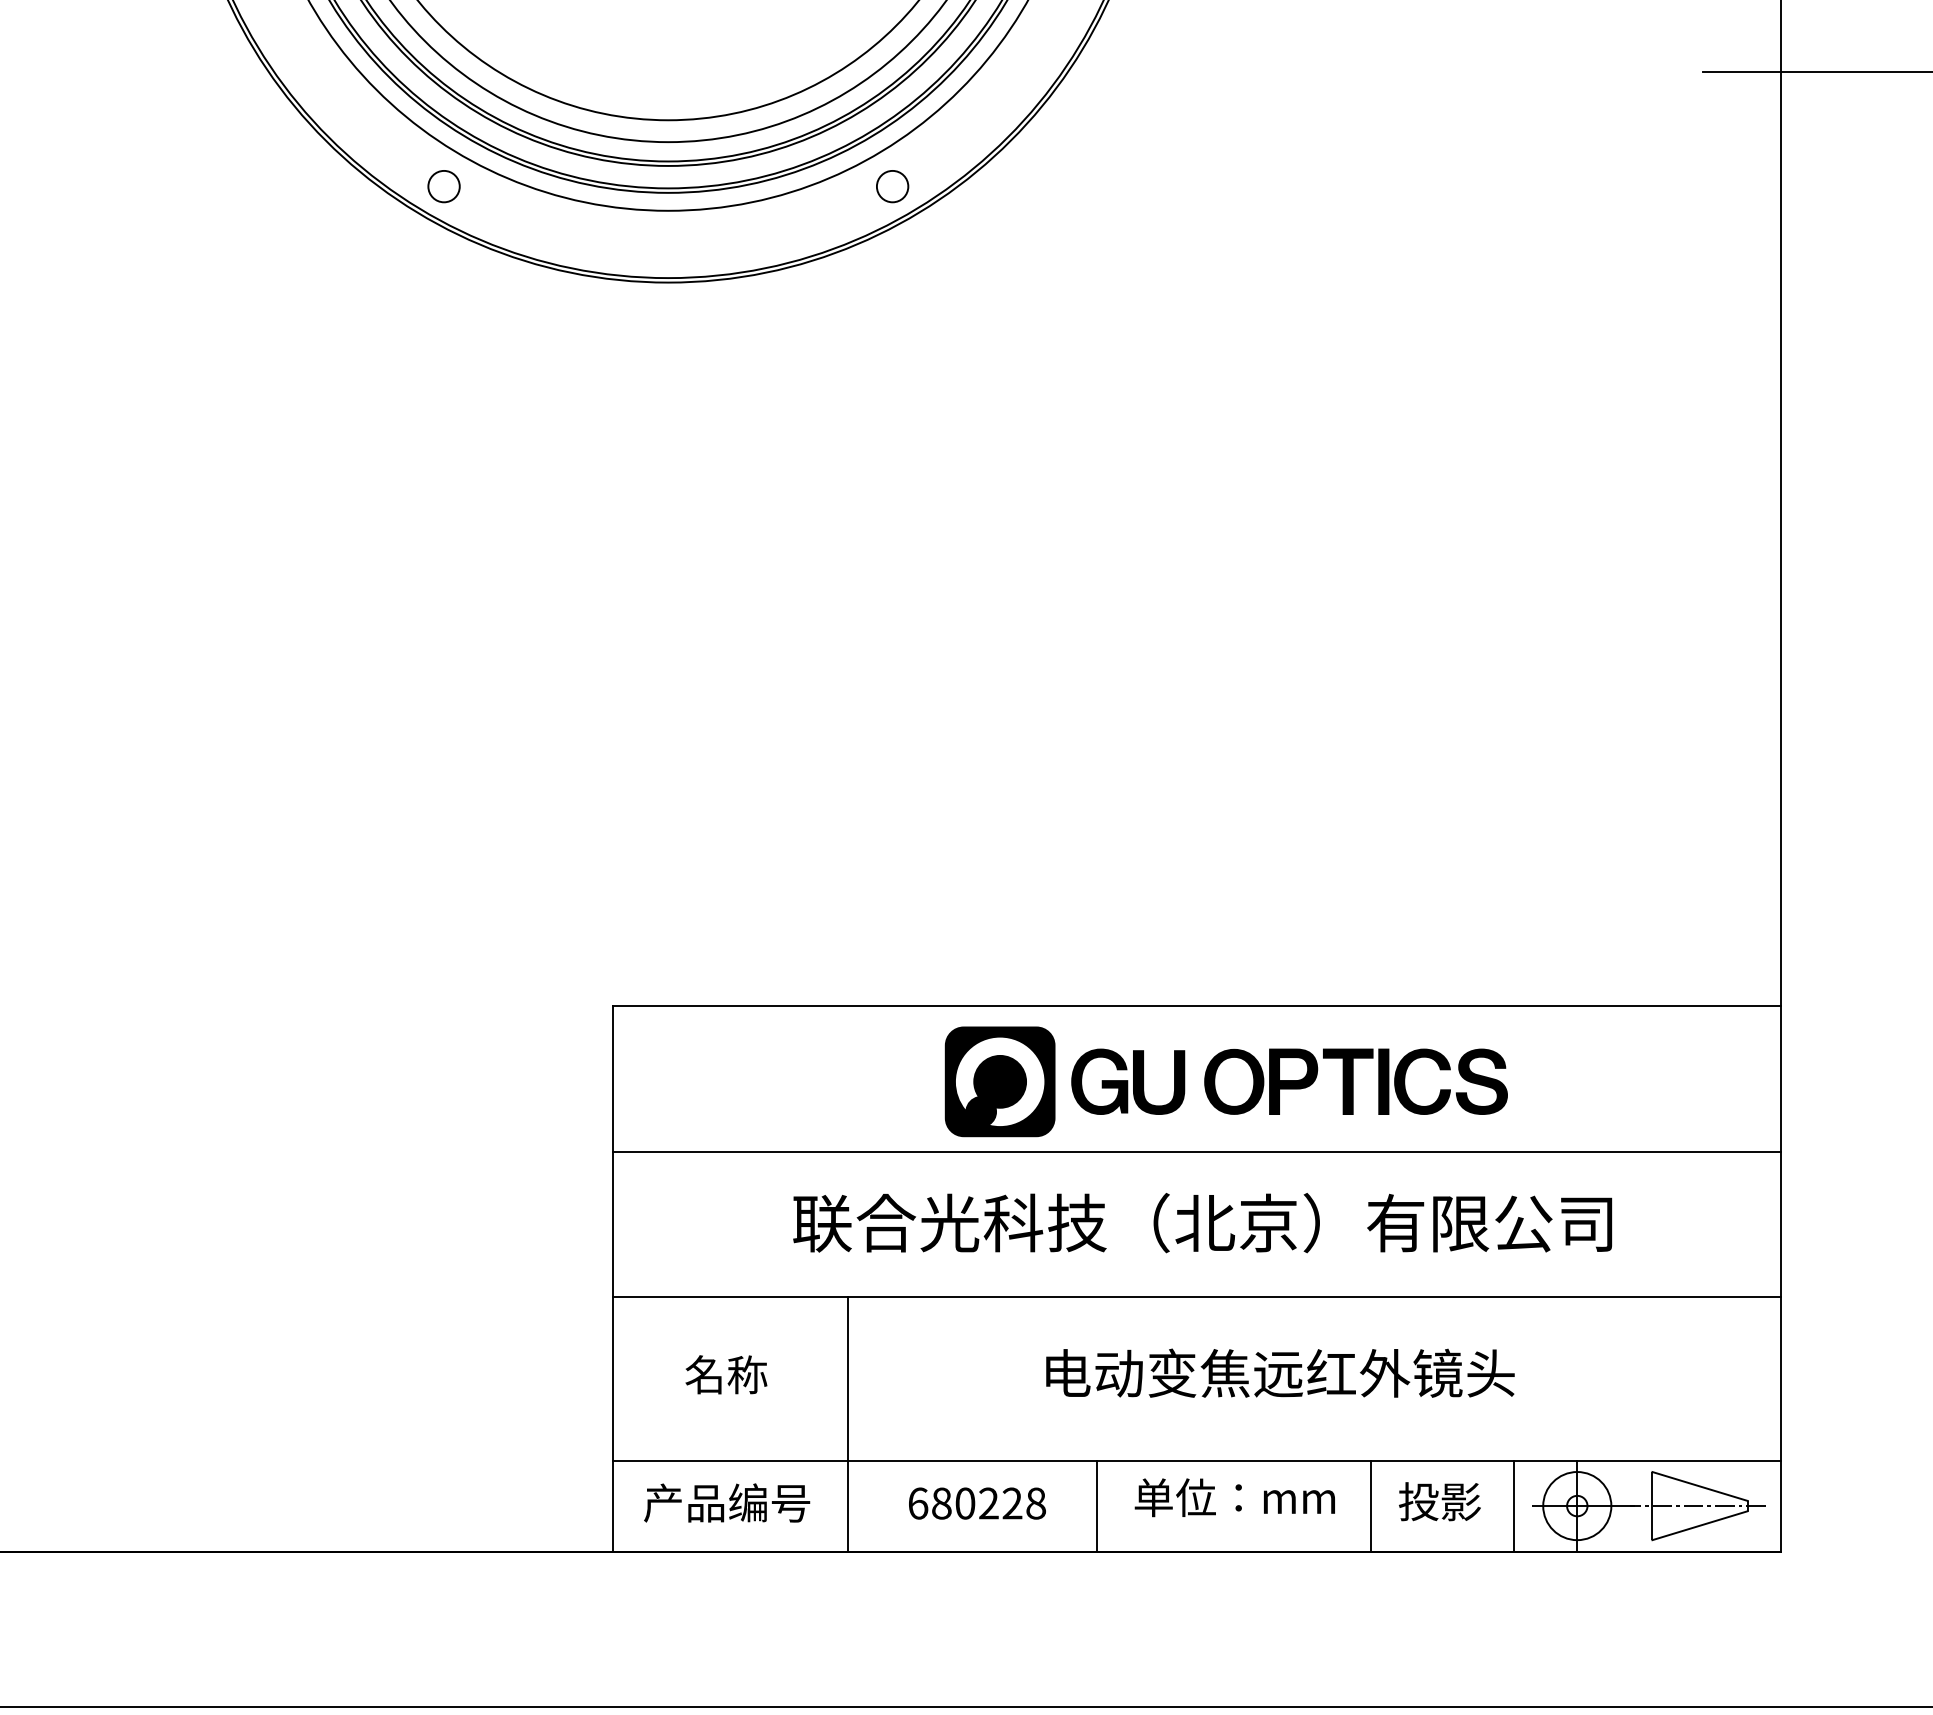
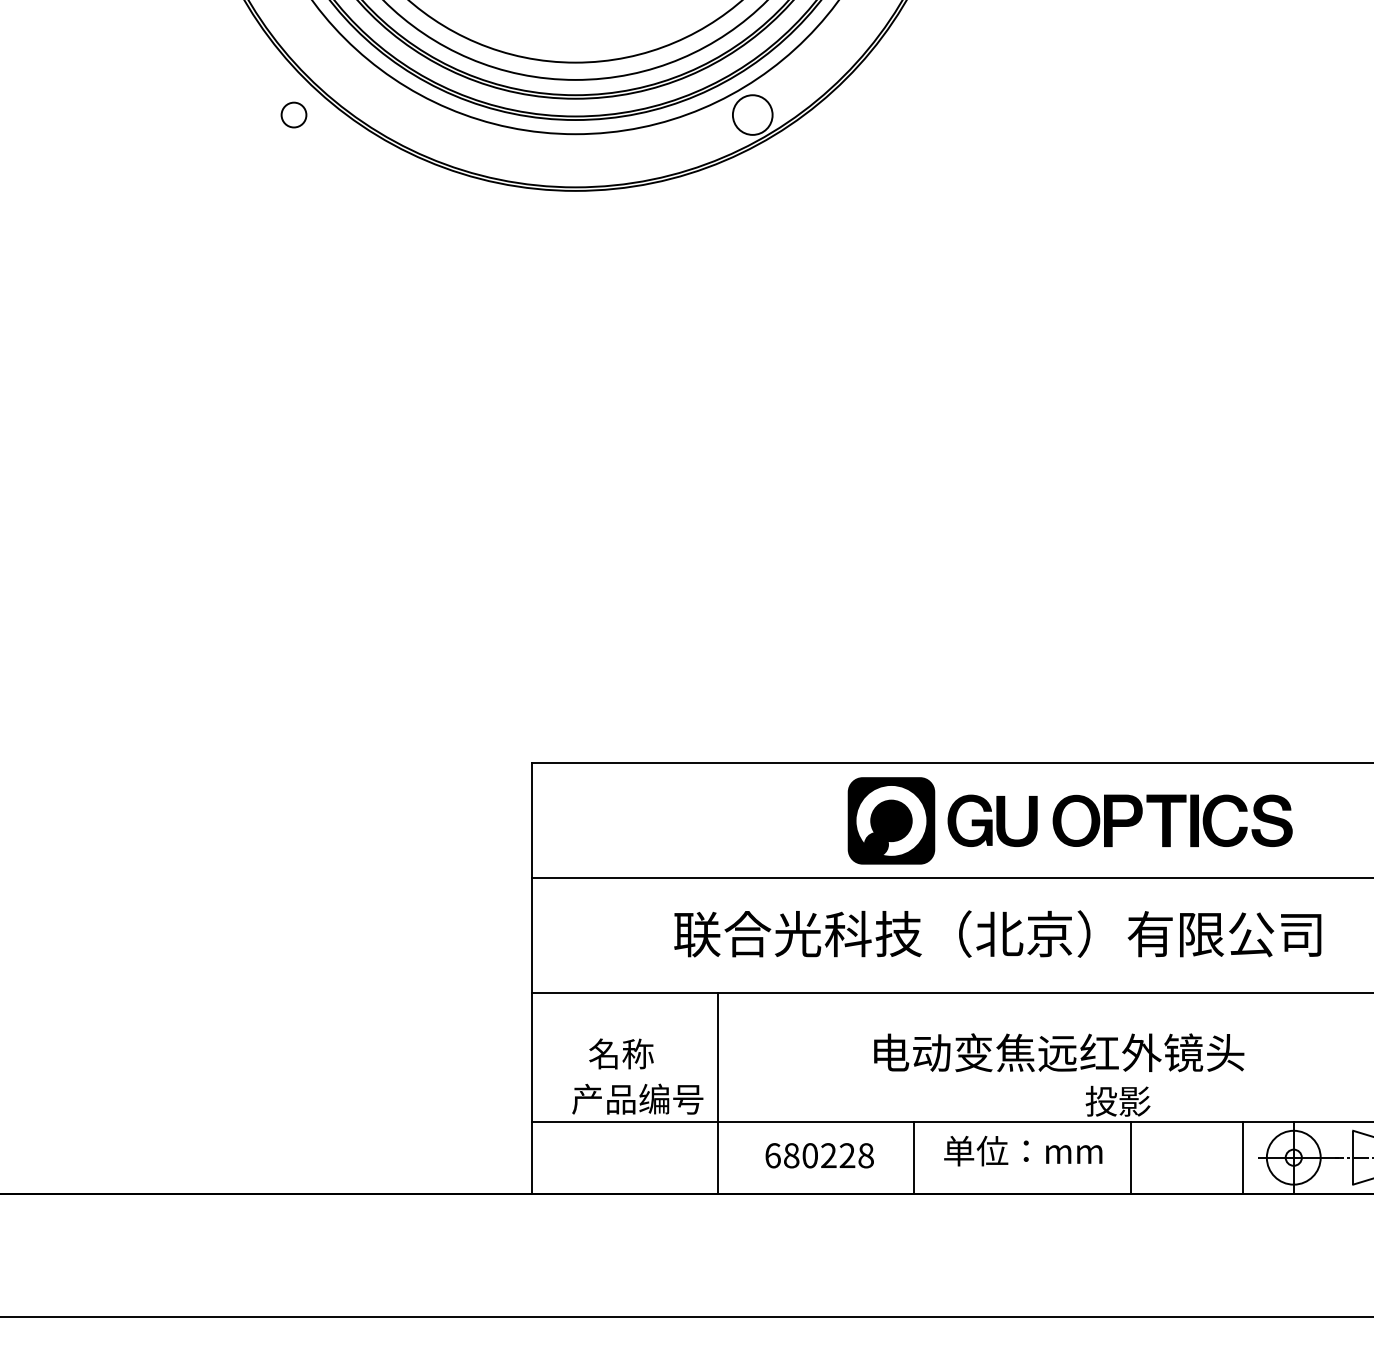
circle: (443, 186) -> (293, 114), moved
circle: (892, 186) -> (752, 114), size x1.6
part: (1225, 1081) -> (1069, 820), moved
text: (1439, 1501) -> (1117, 1101), moved
text: (727, 1502) -> (638, 1098), moved

